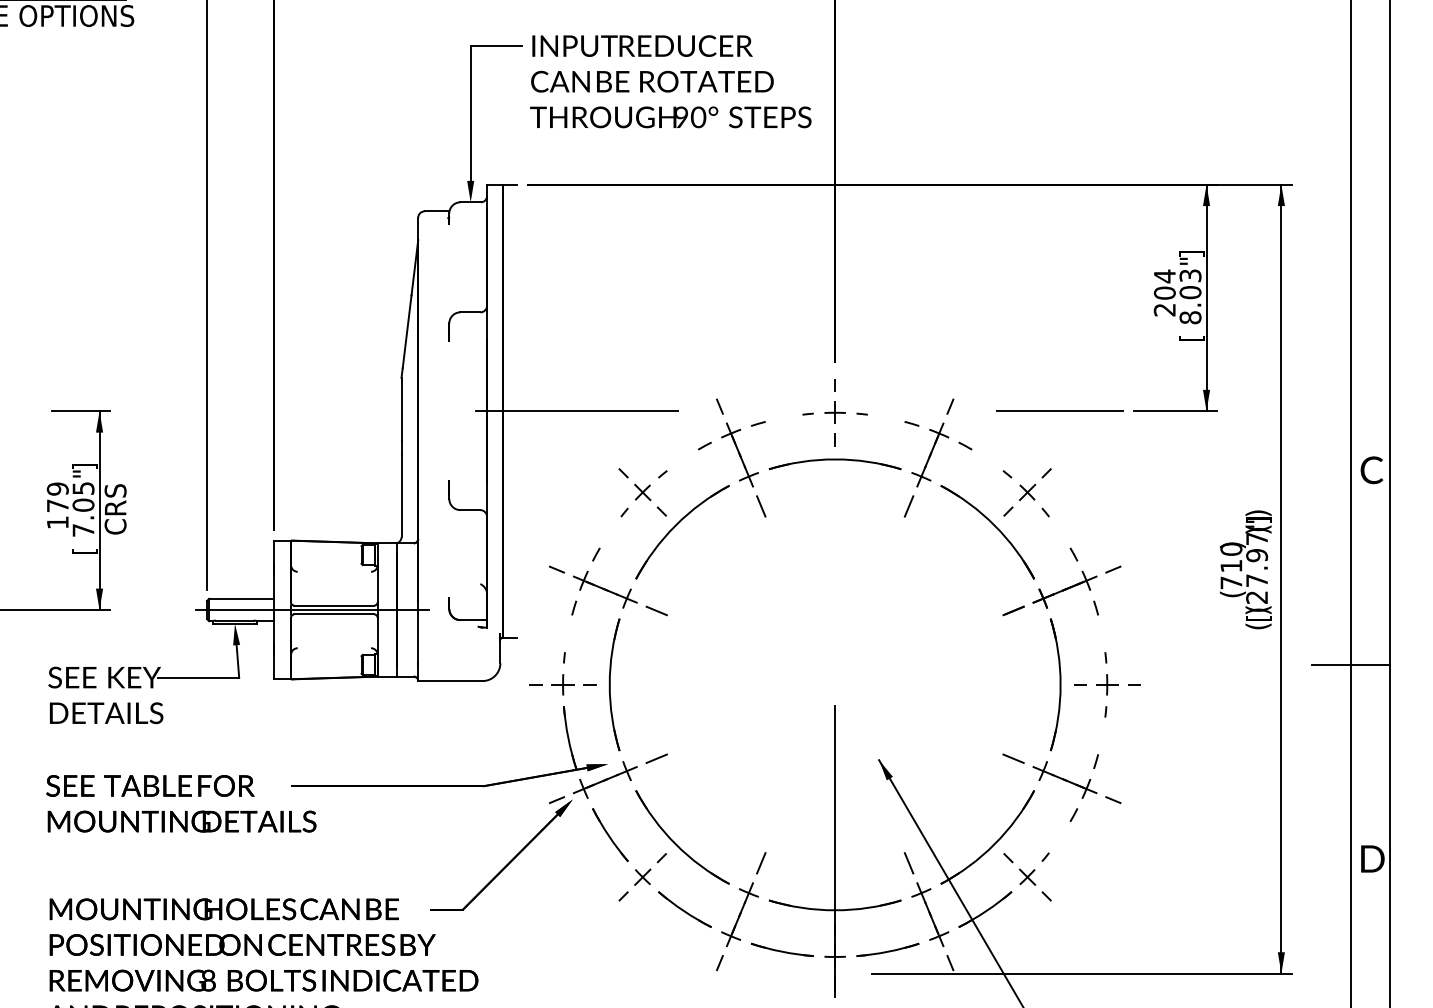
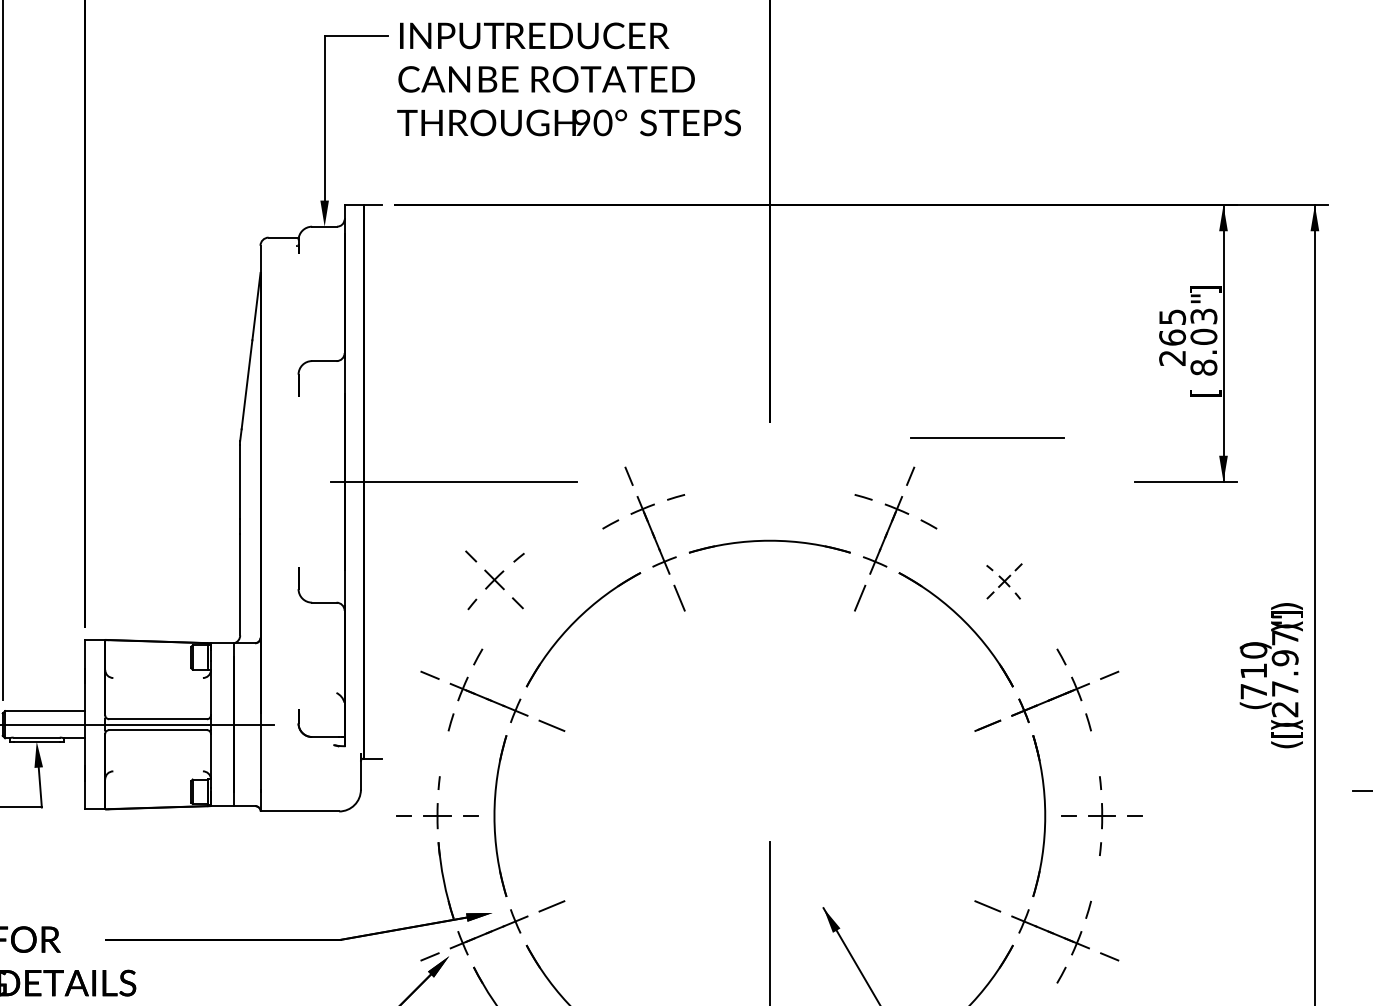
text: (1164, 284) -> (1172, 327), 204 -> 265
line: (1059, 410) -> (986, 437), moved
part: (834, 412) -> (769, 483), removed
part: (642, 492) -> (494, 579), moved
part: (1026, 492) -> (1003, 581), size x0.6

